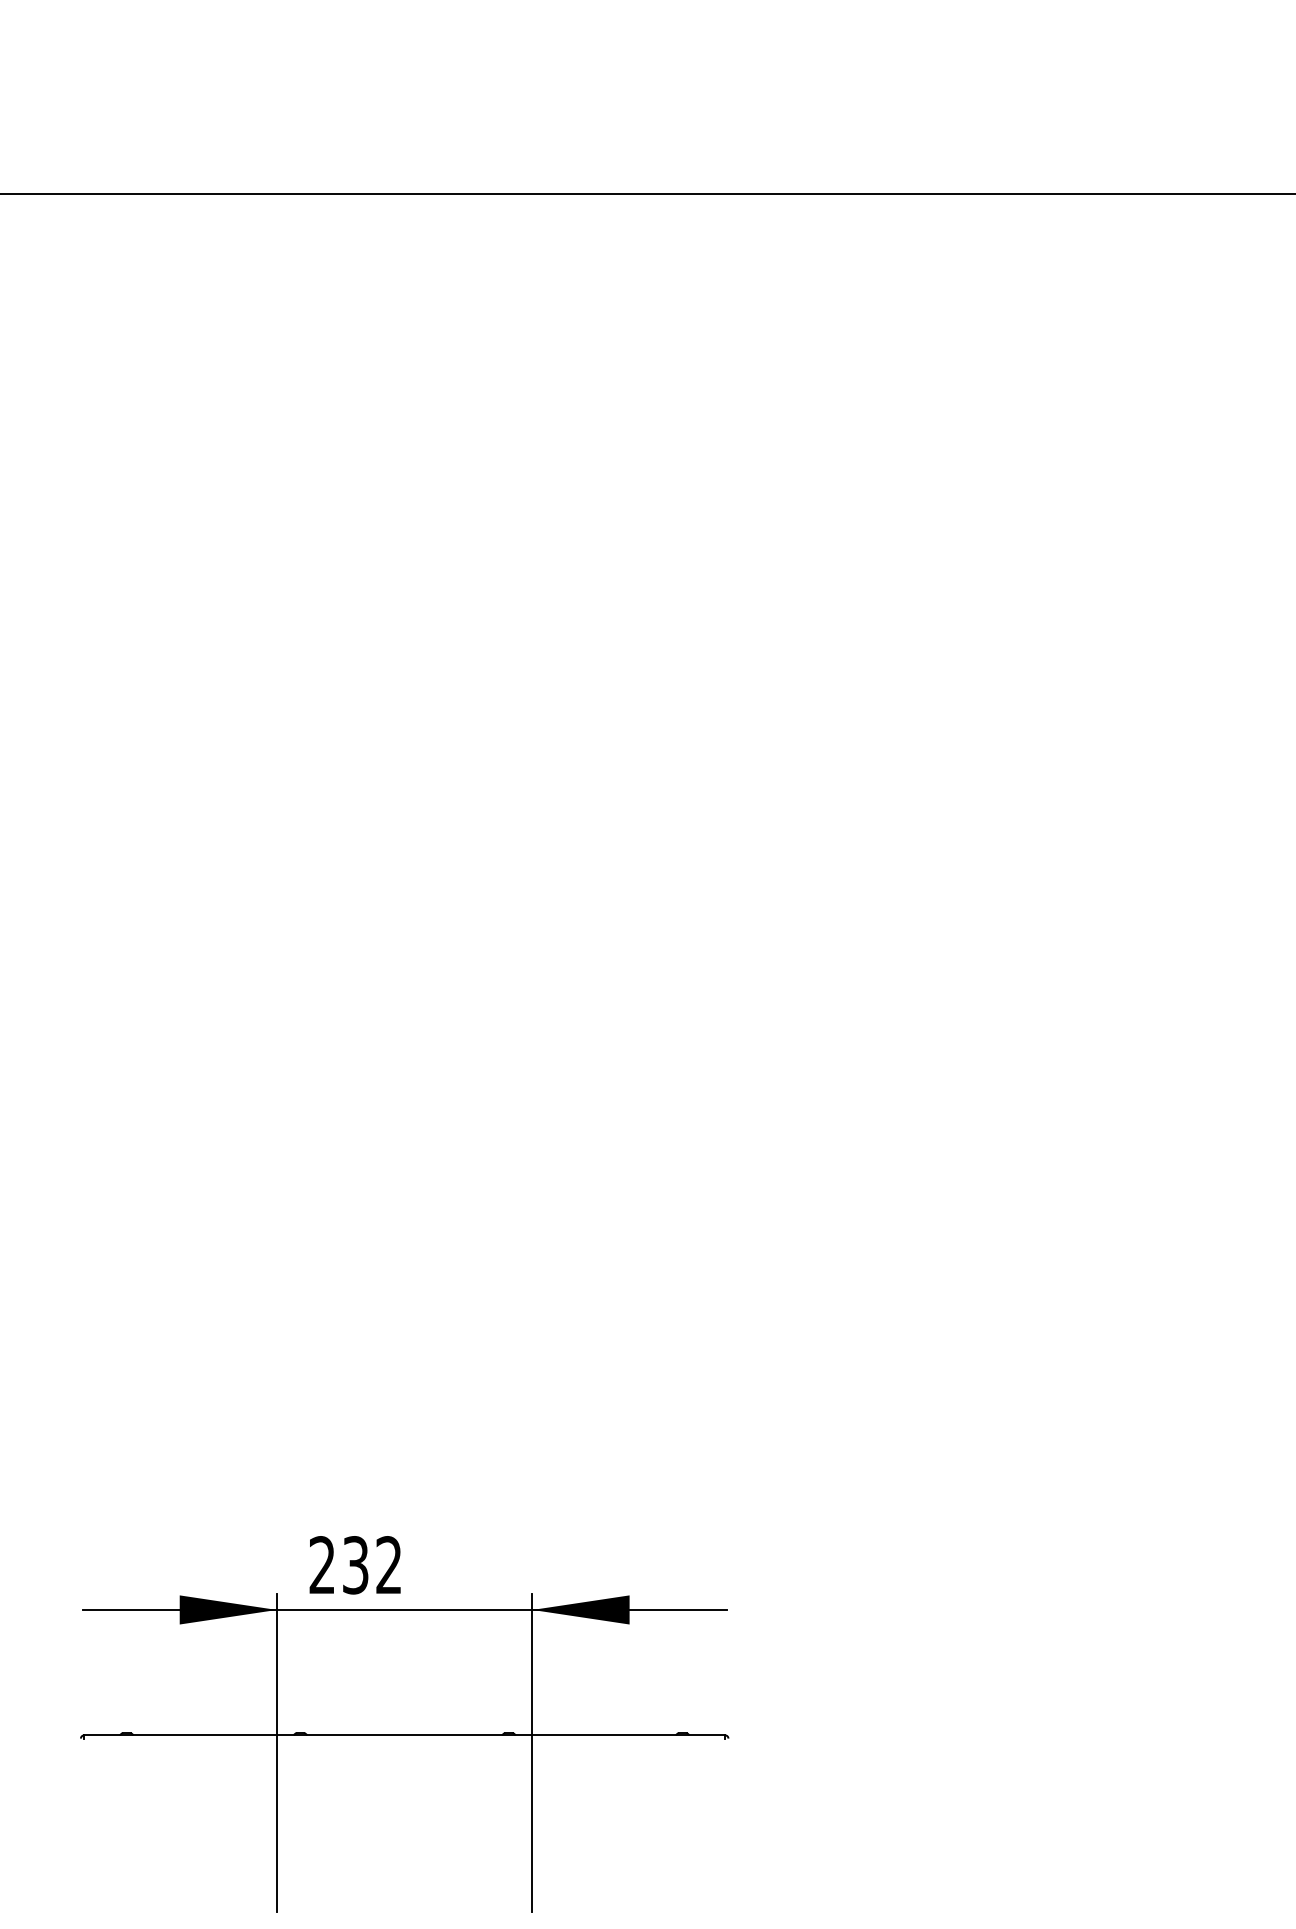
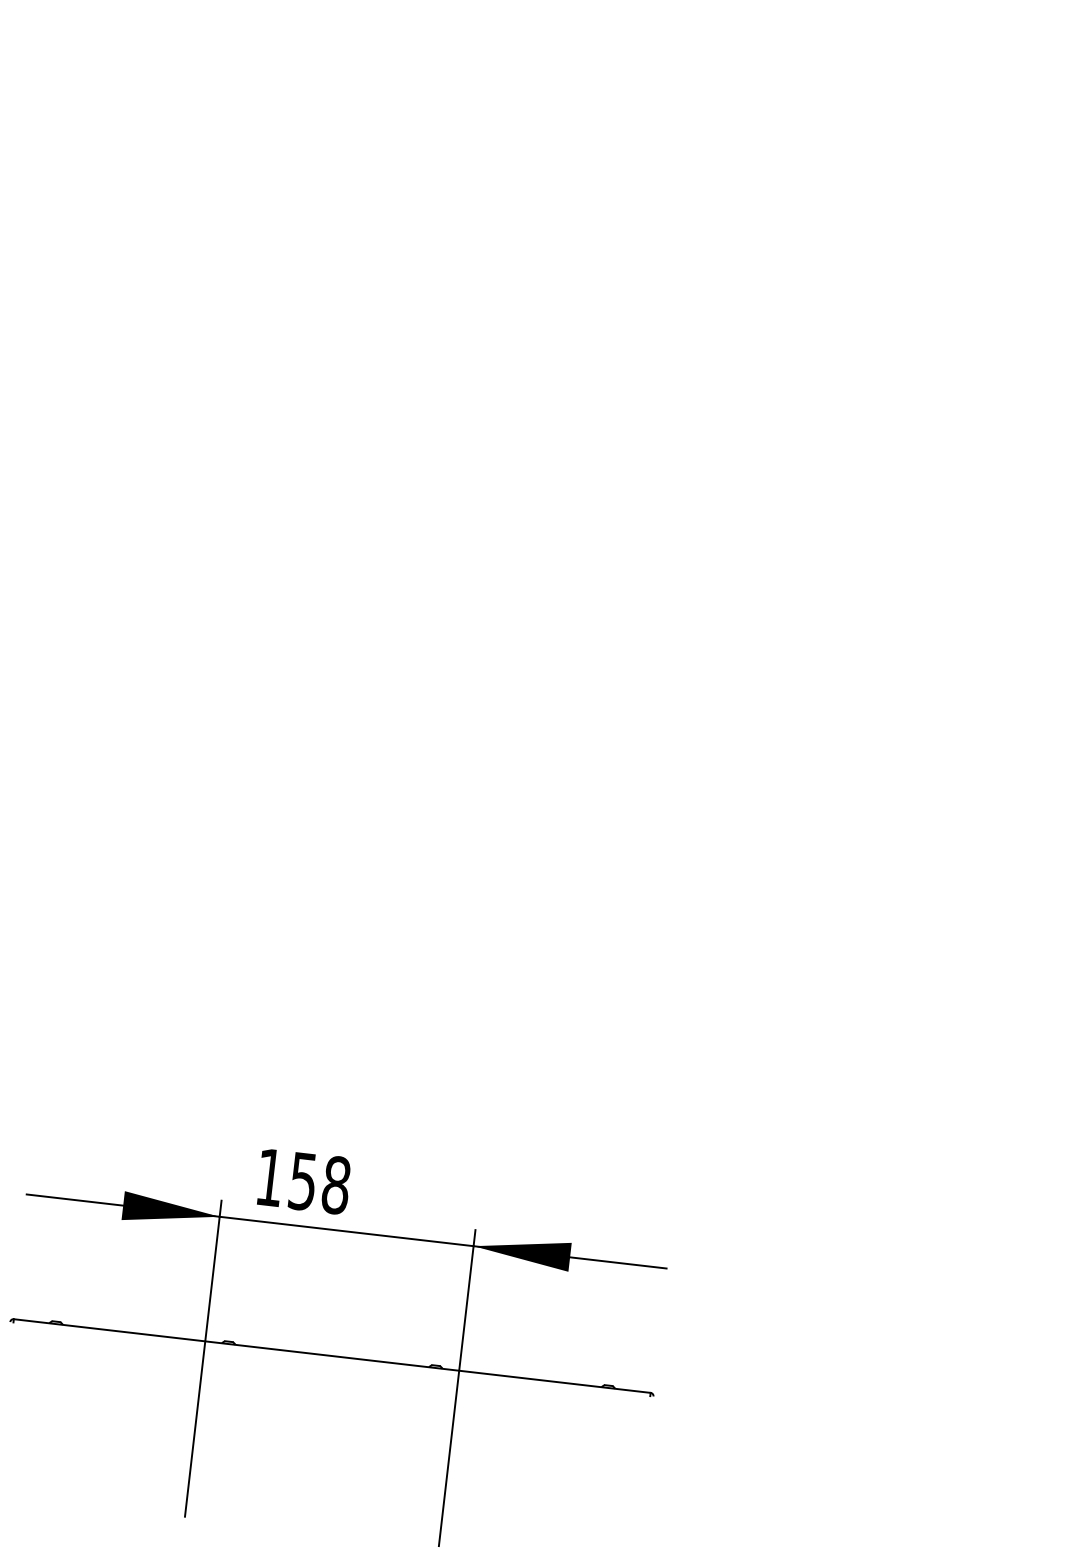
text: (355, 1565) -> (302, 1181), 232 -> 158

